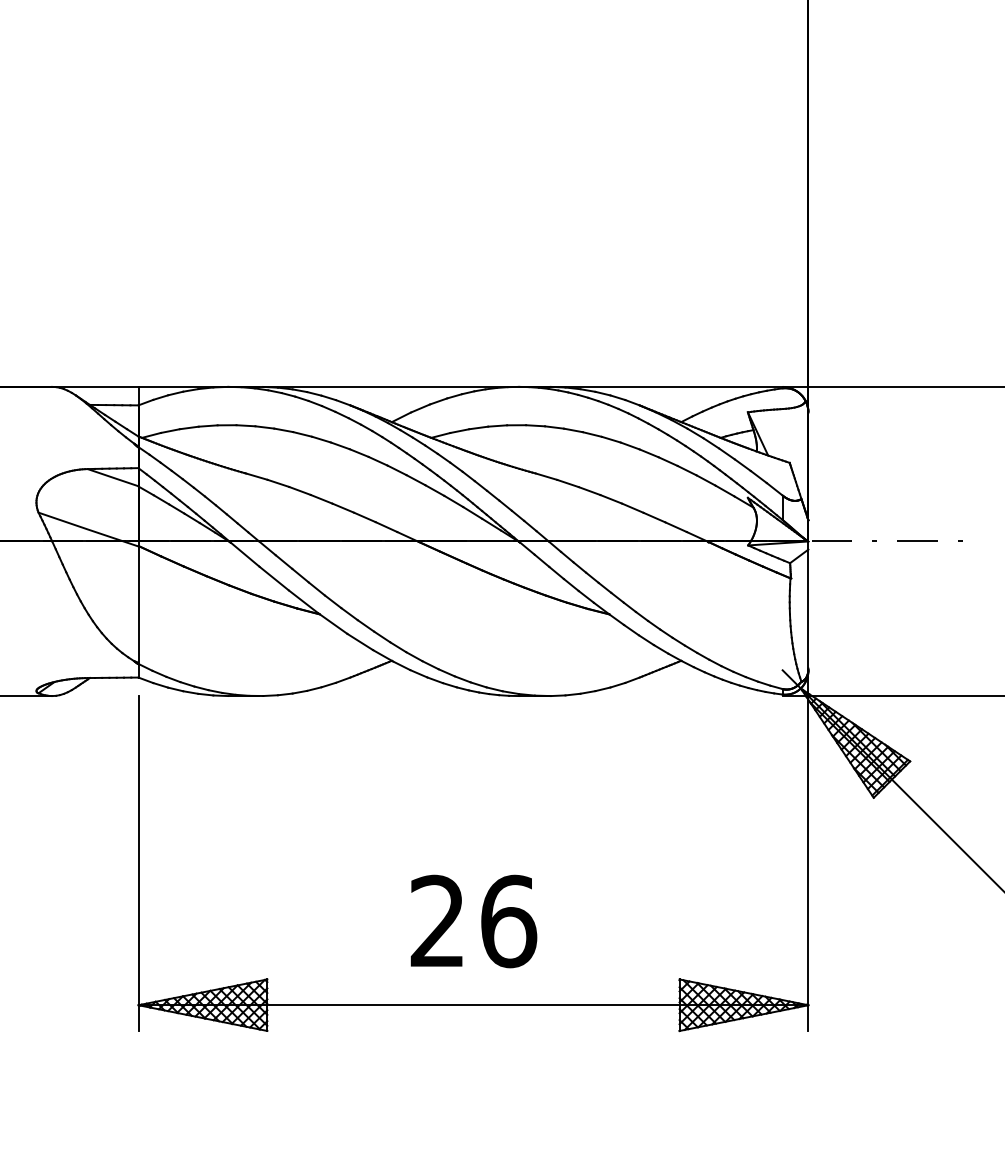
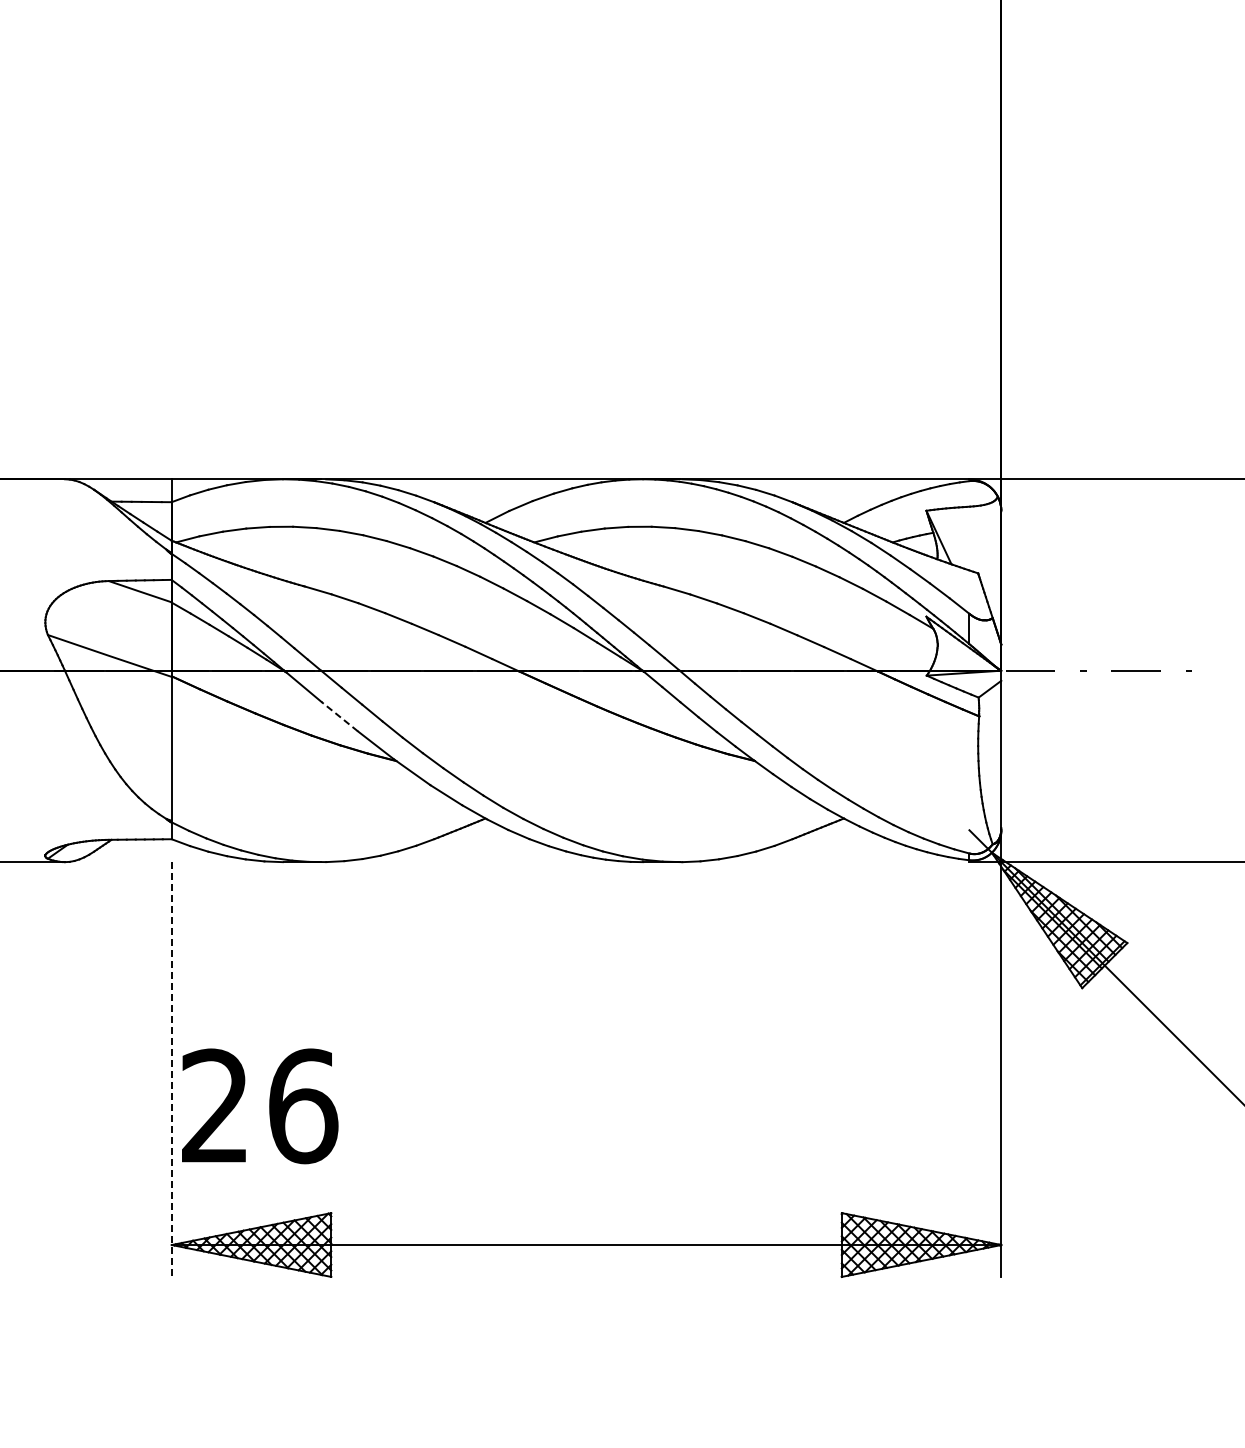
line: (273, 578) -> (339, 716), solid -> dashed
line: (138, 864) -> (171, 1070), solid -> dashed
text: (474, 921) -> (260, 1106), moved

